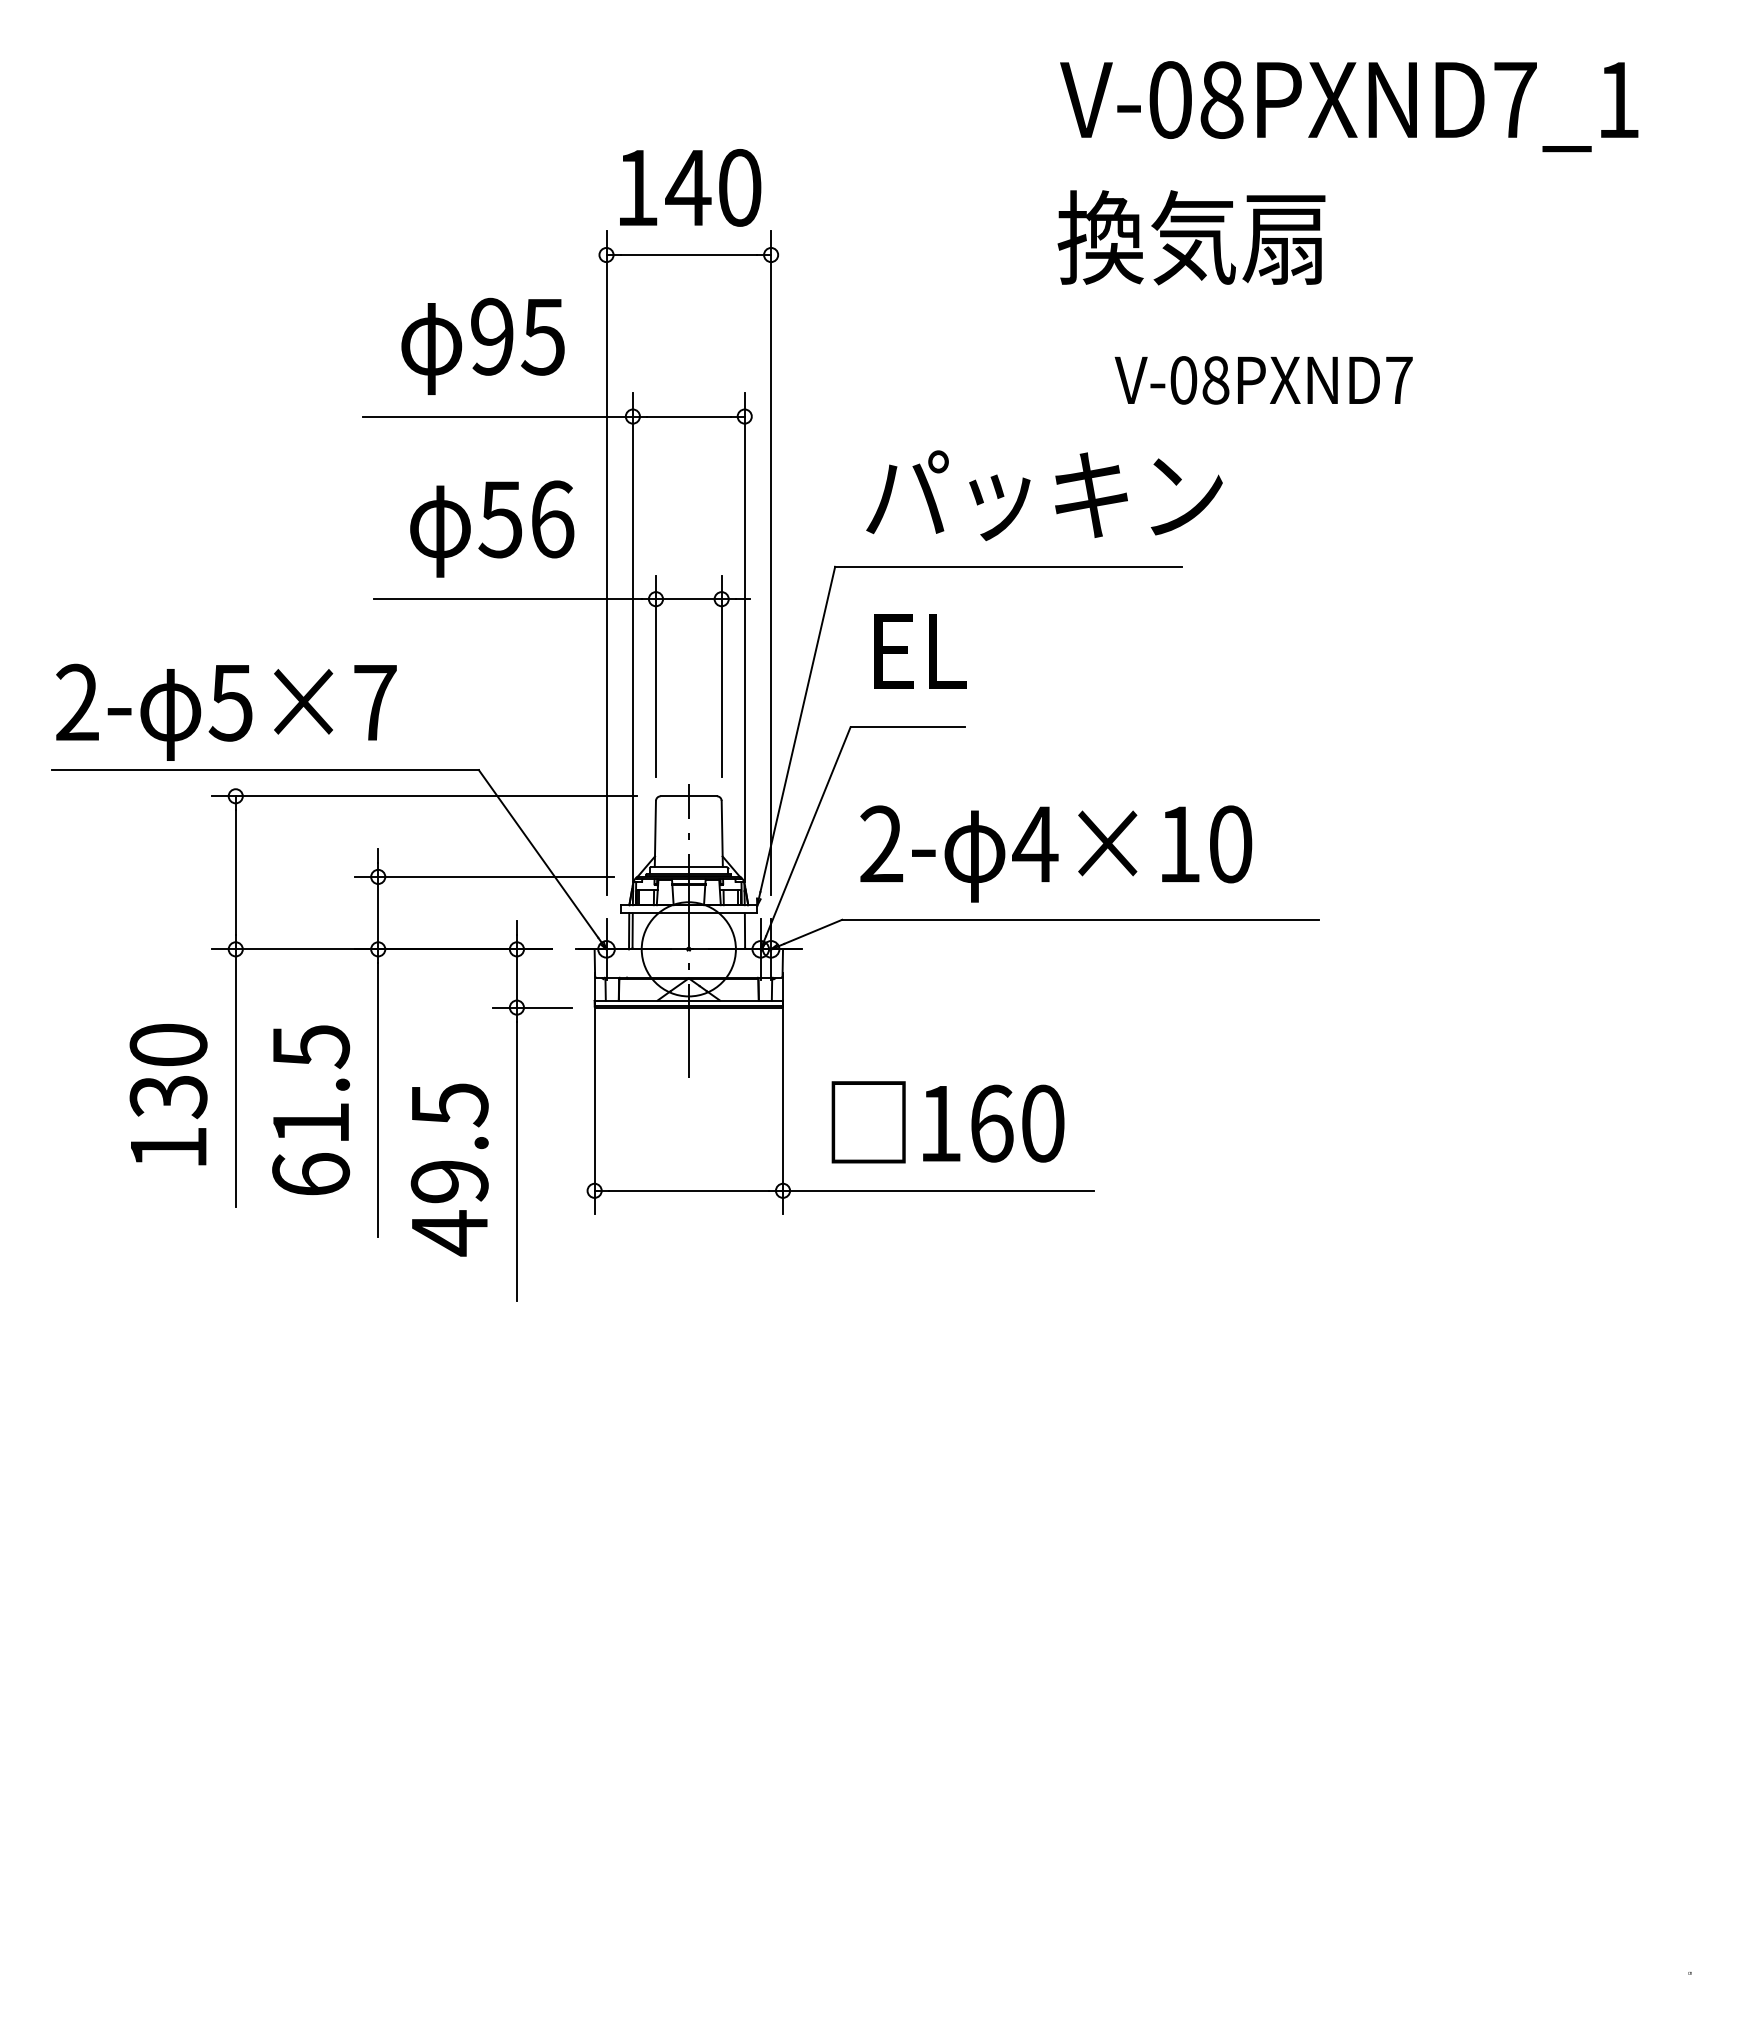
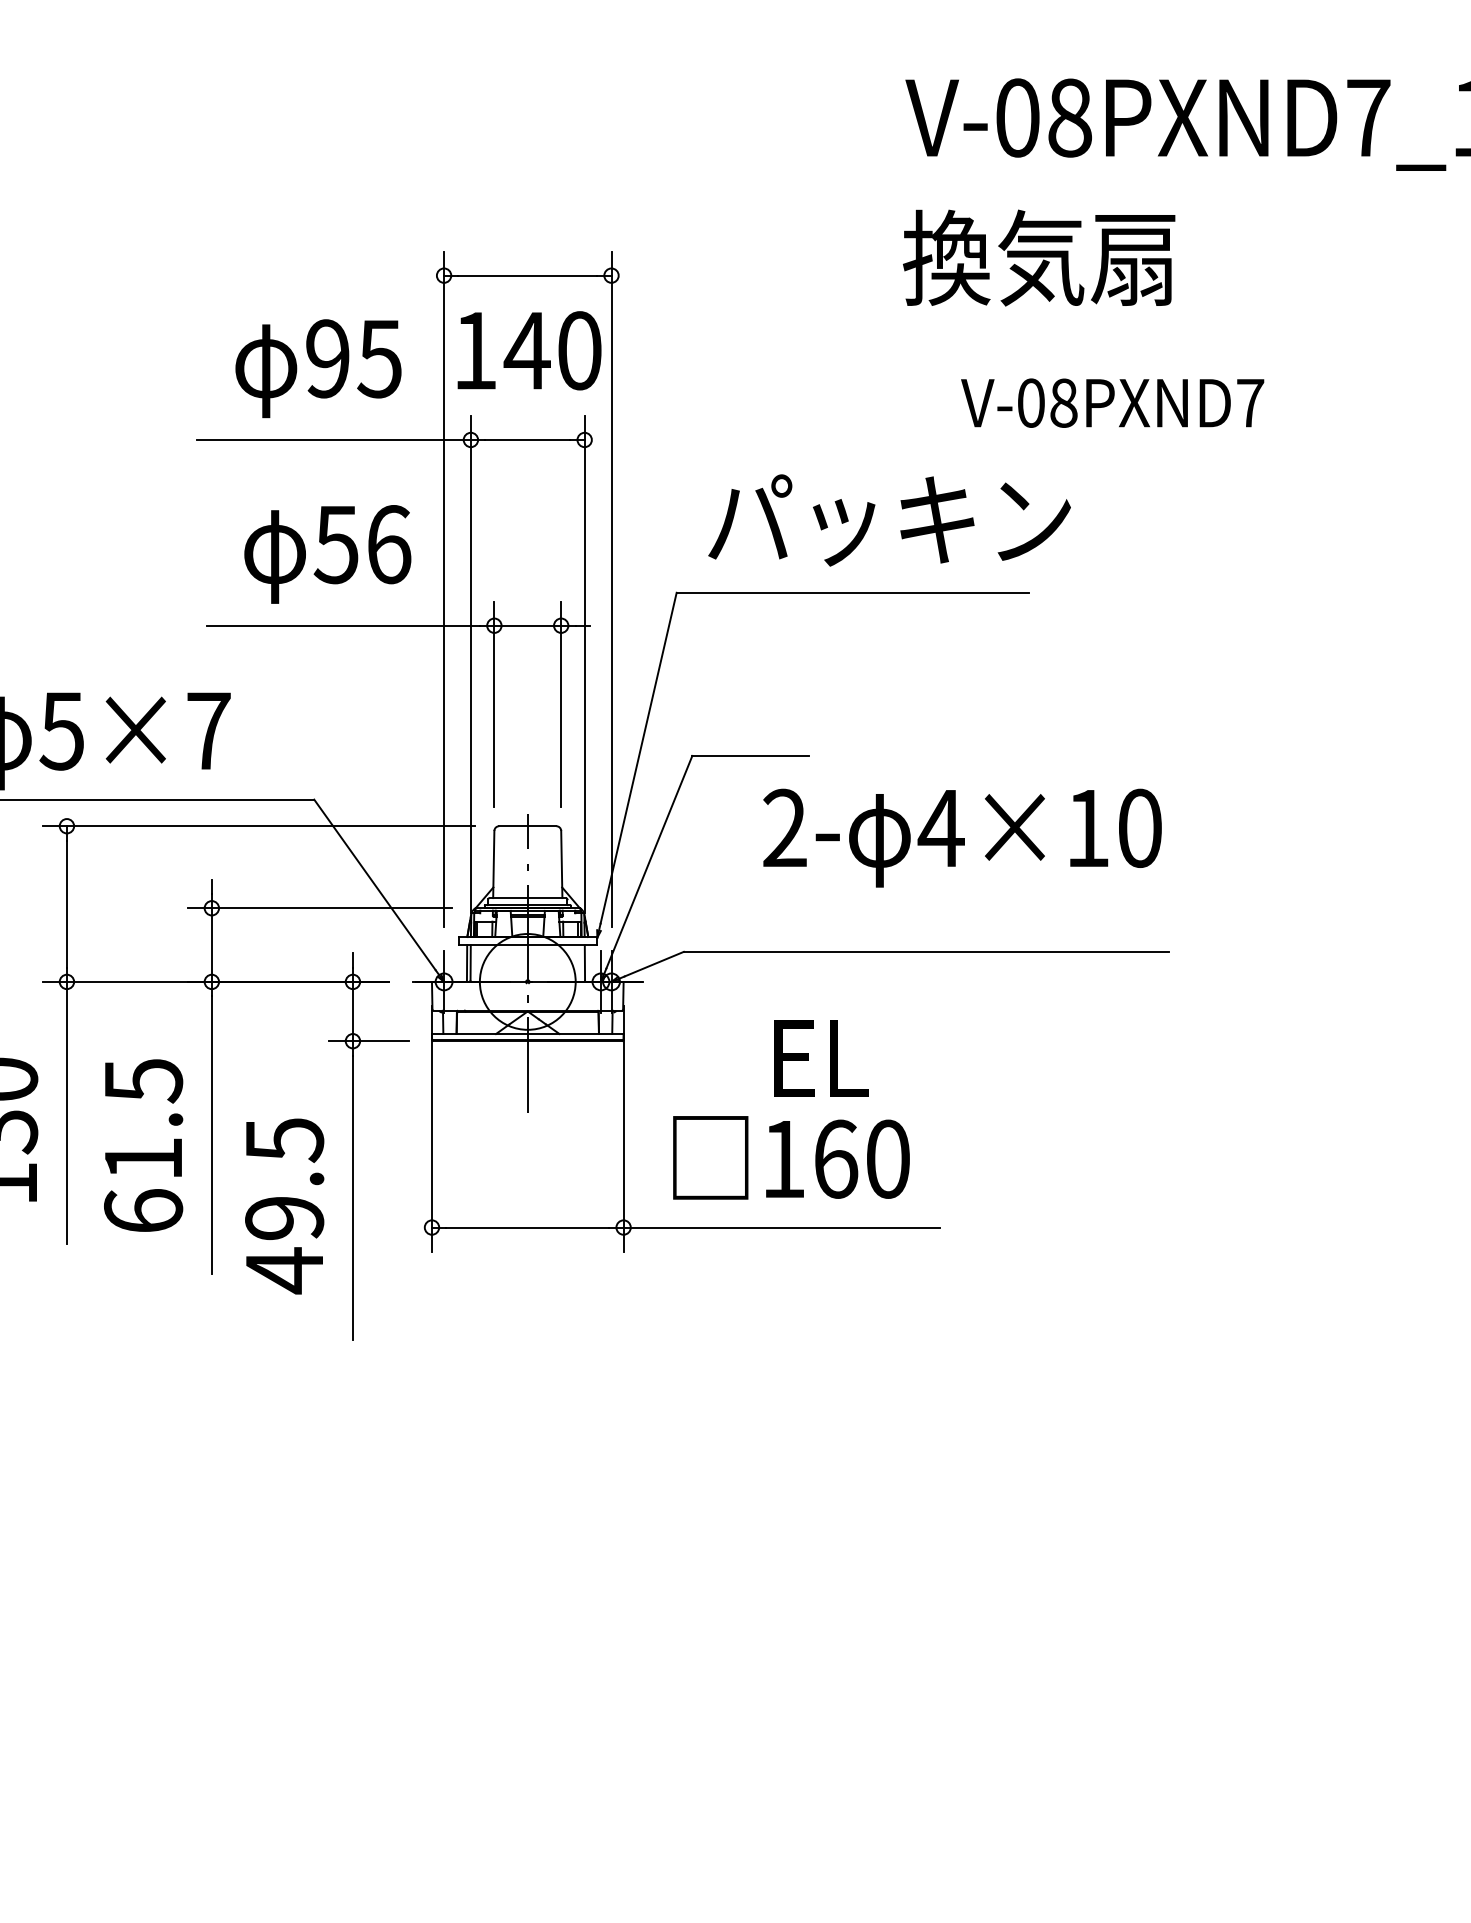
text: (690, 187) -> (529, 350), moved
text: (920, 651) -> (821, 1058), moved
text: (1056, 853) -> (962, 837), moved

